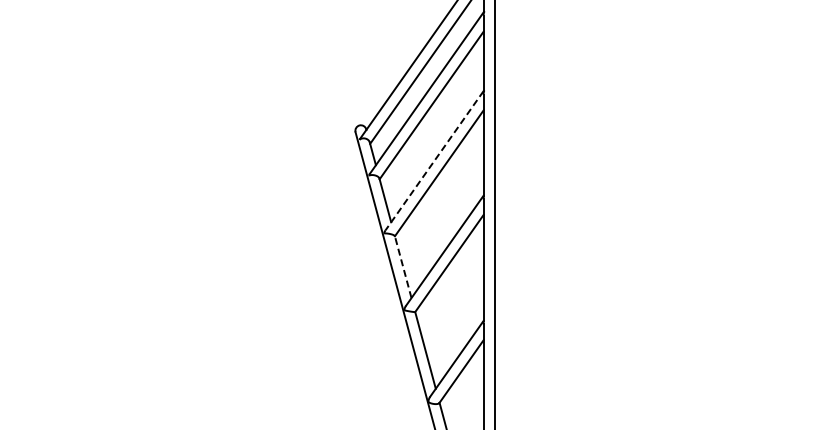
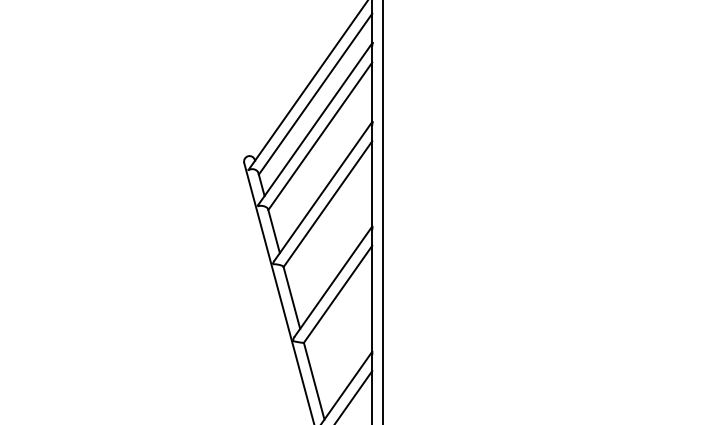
line: (434, 161) -> (323, 192), dashed -> solid
line: (403, 266) -> (292, 297), dashed -> solid

